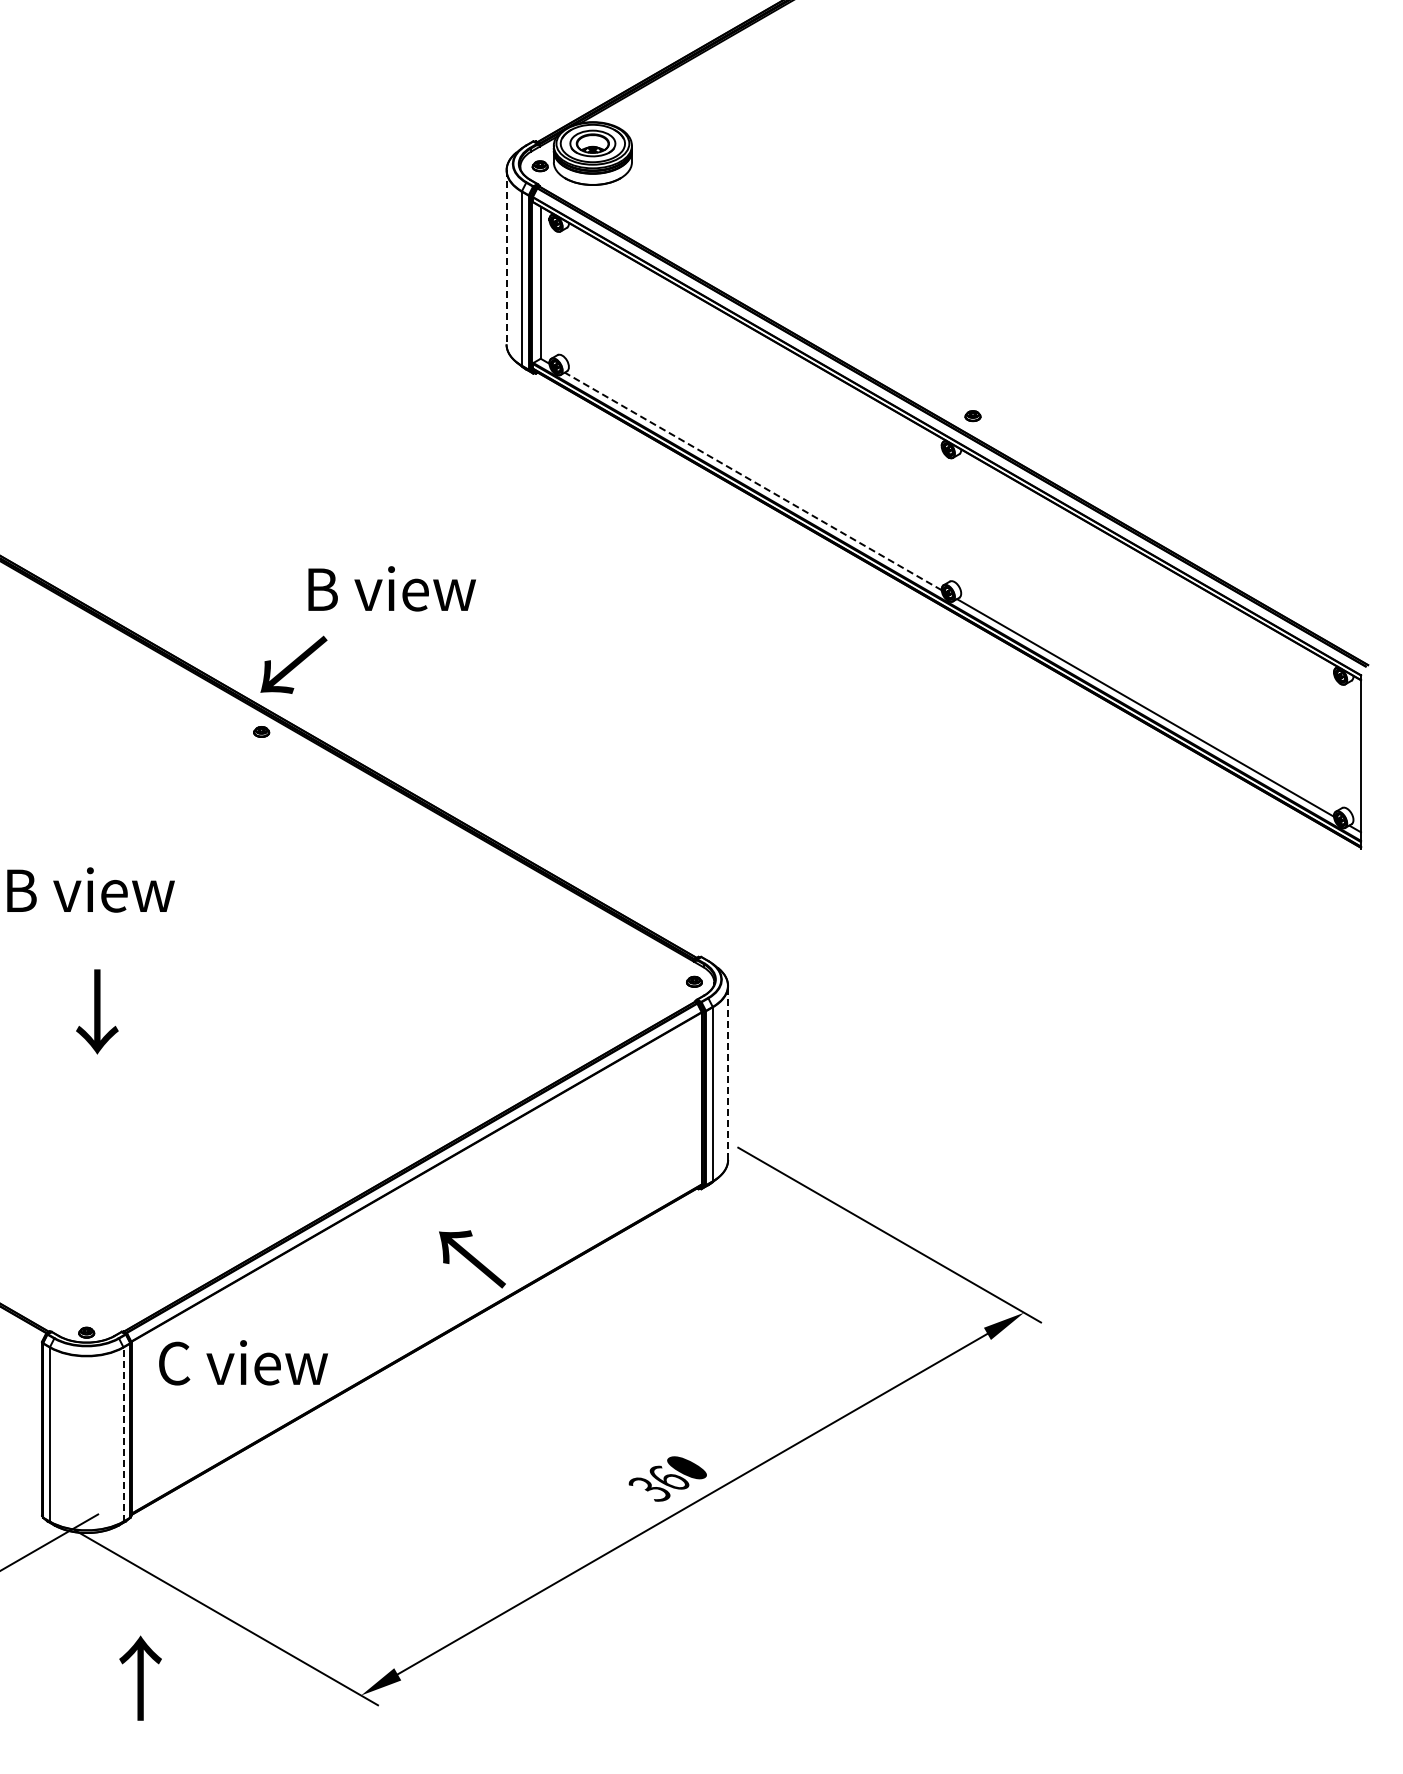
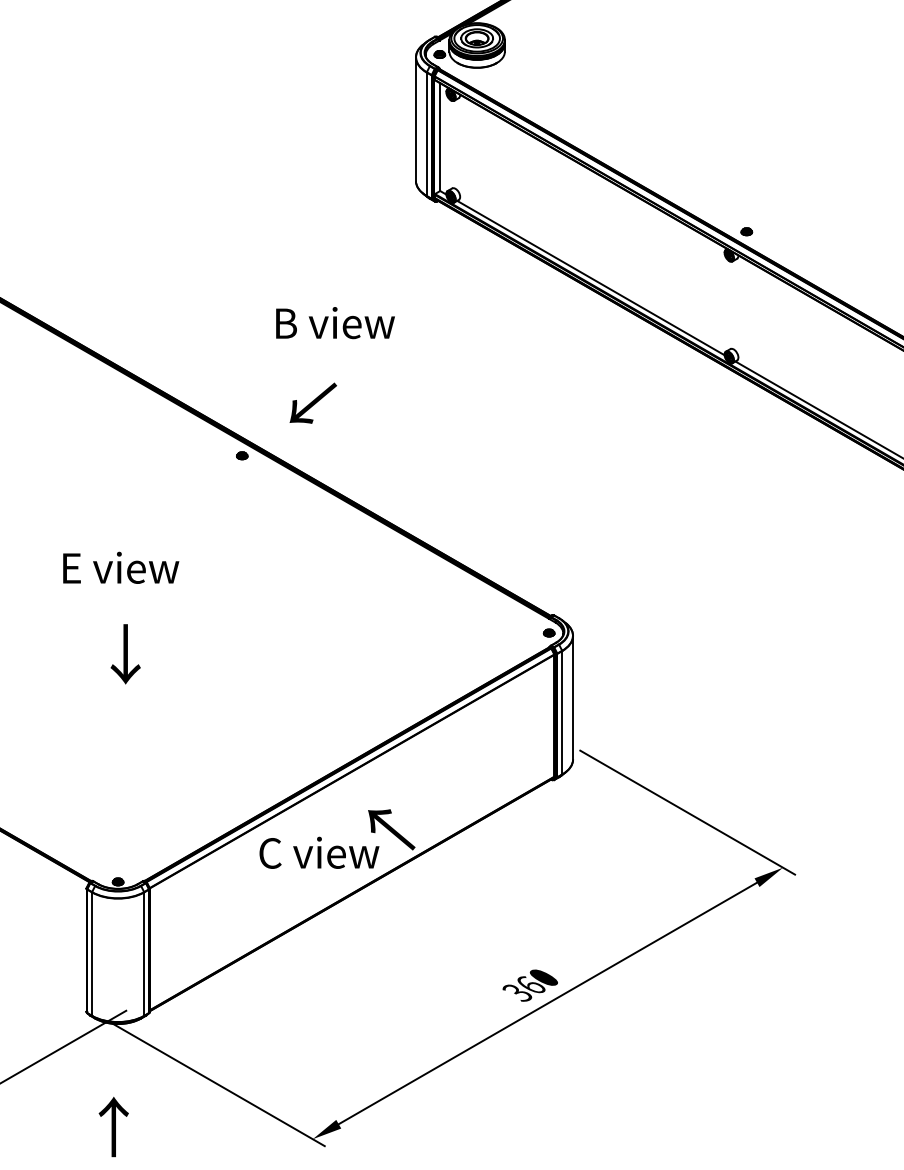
line: (506, 257) -> (415, 119), dashed -> solid
line: (753, 481) -> (591, 278), dashed -> solid
text: (391, 588) -> (335, 322), moved
text: (293, 664) -> (313, 402), moved
text: (90, 889) -> (120, 567), B view -> E view
line: (728, 1073) -> (573, 698), dashed -> solid
text: (243, 1362) -> (319, 852), moved
line: (123, 1434) -> (144, 954), dashed -> solid
text: (140, 1677) -> (113, 1126), moved

